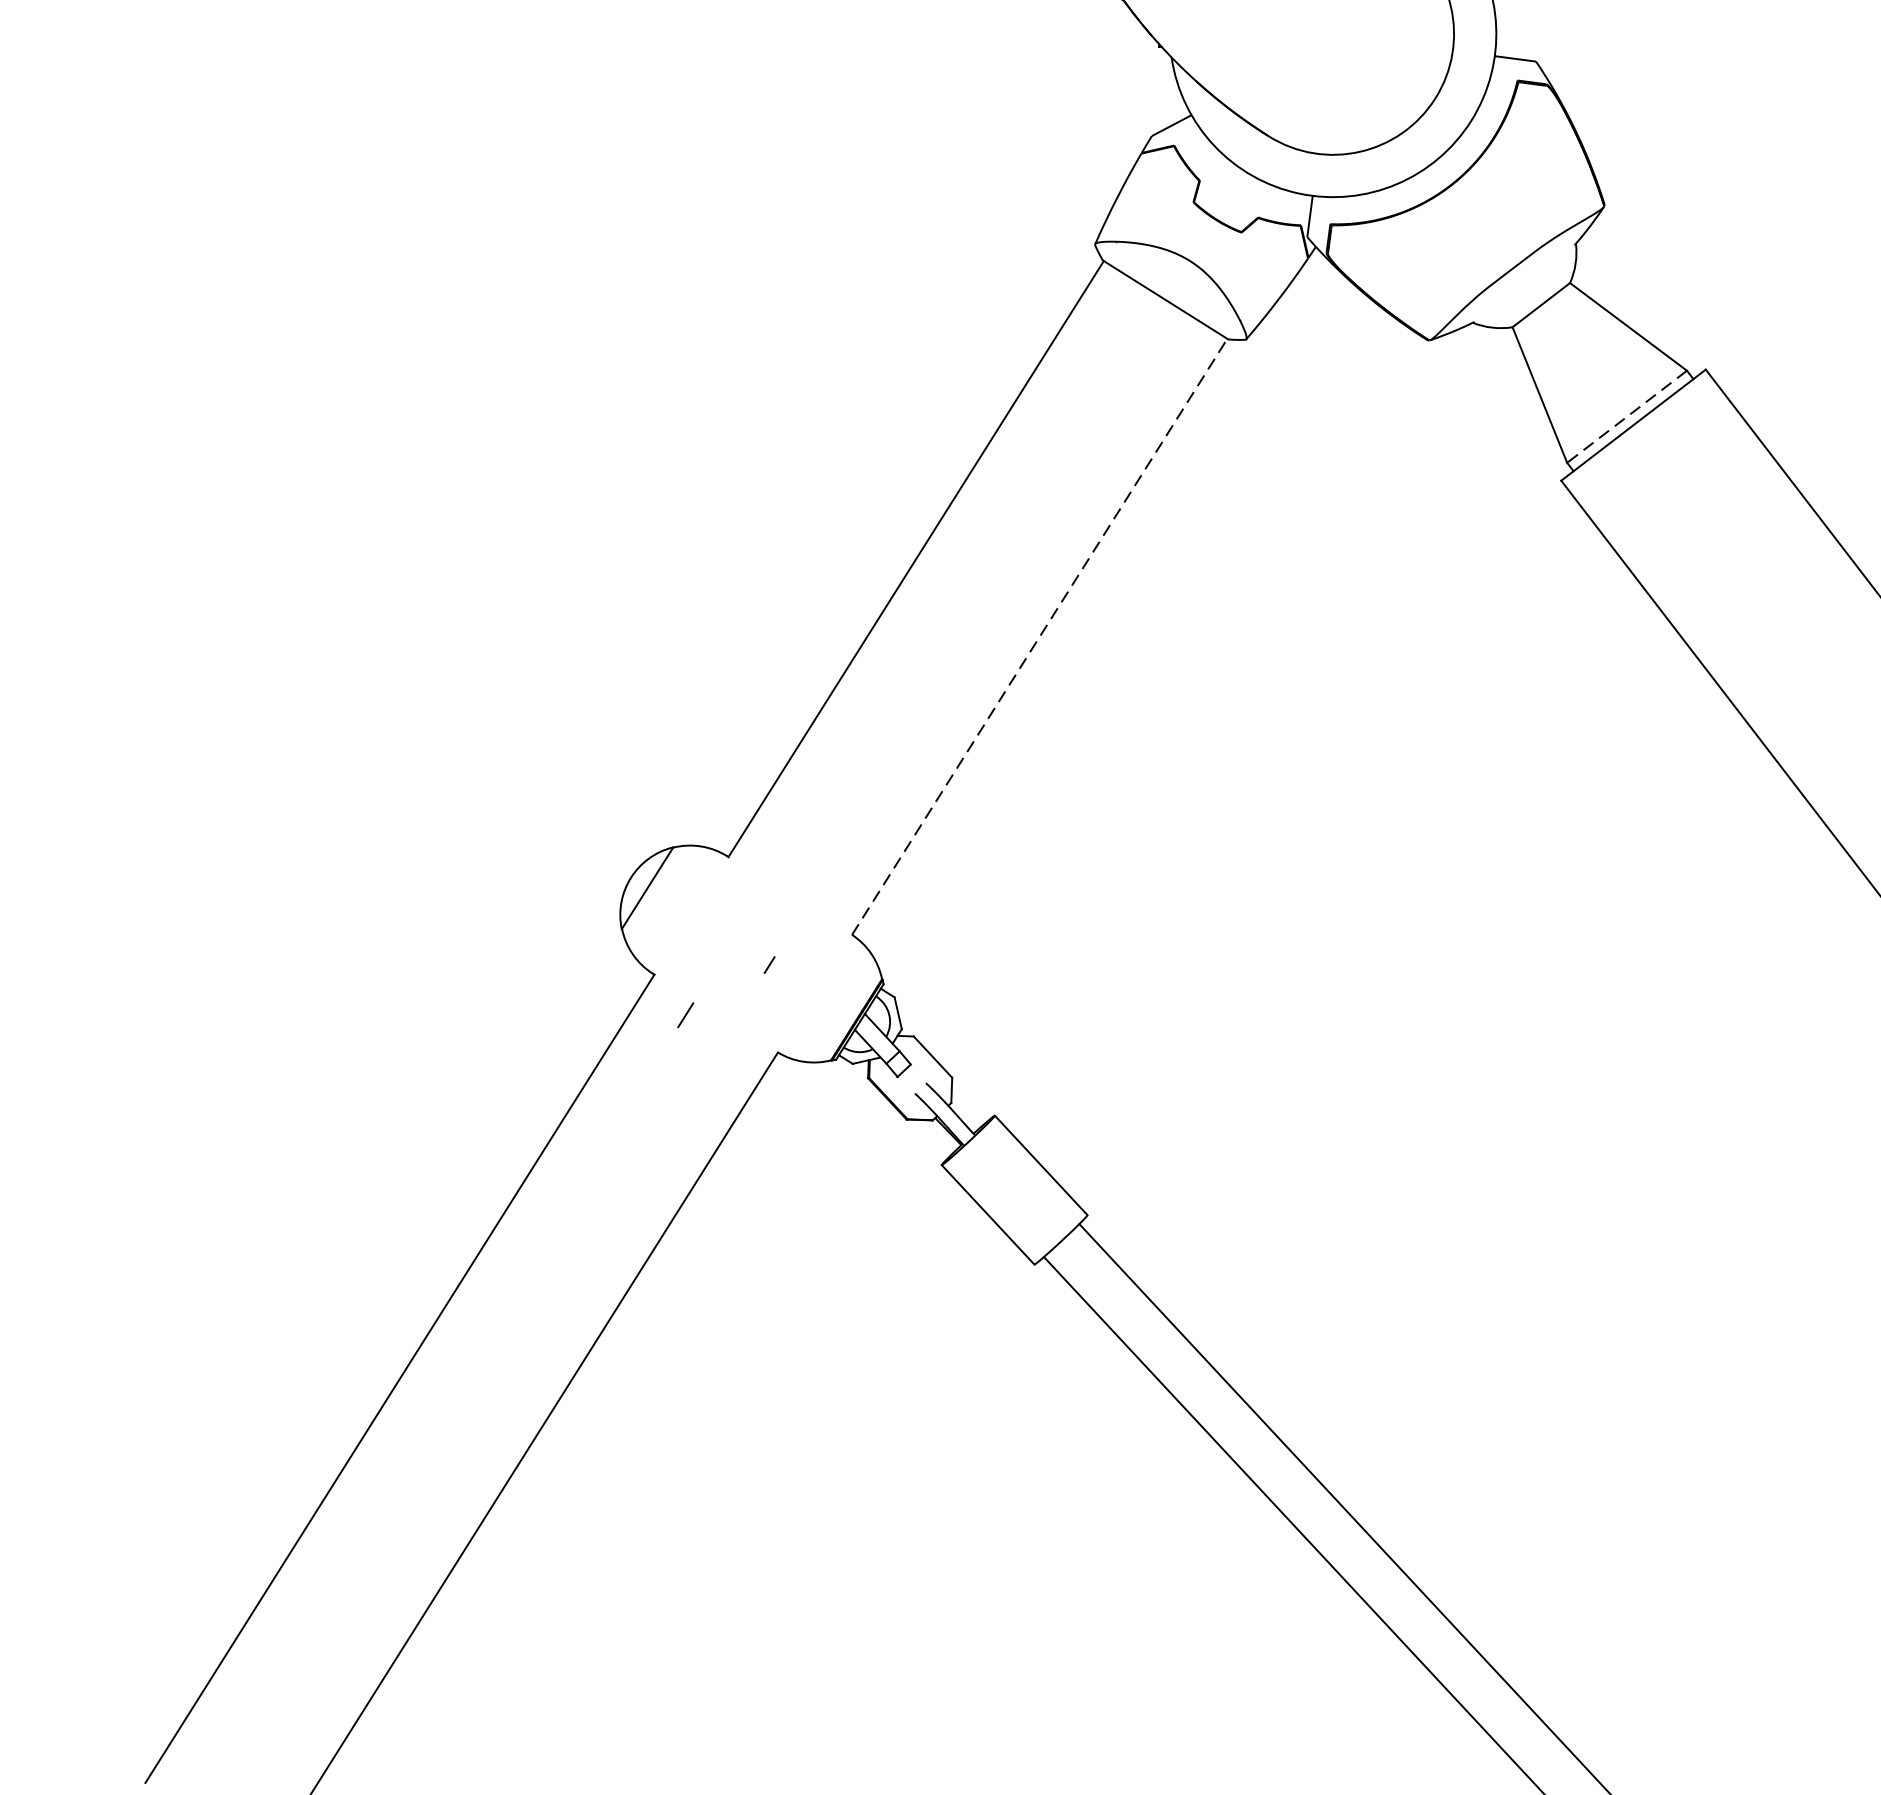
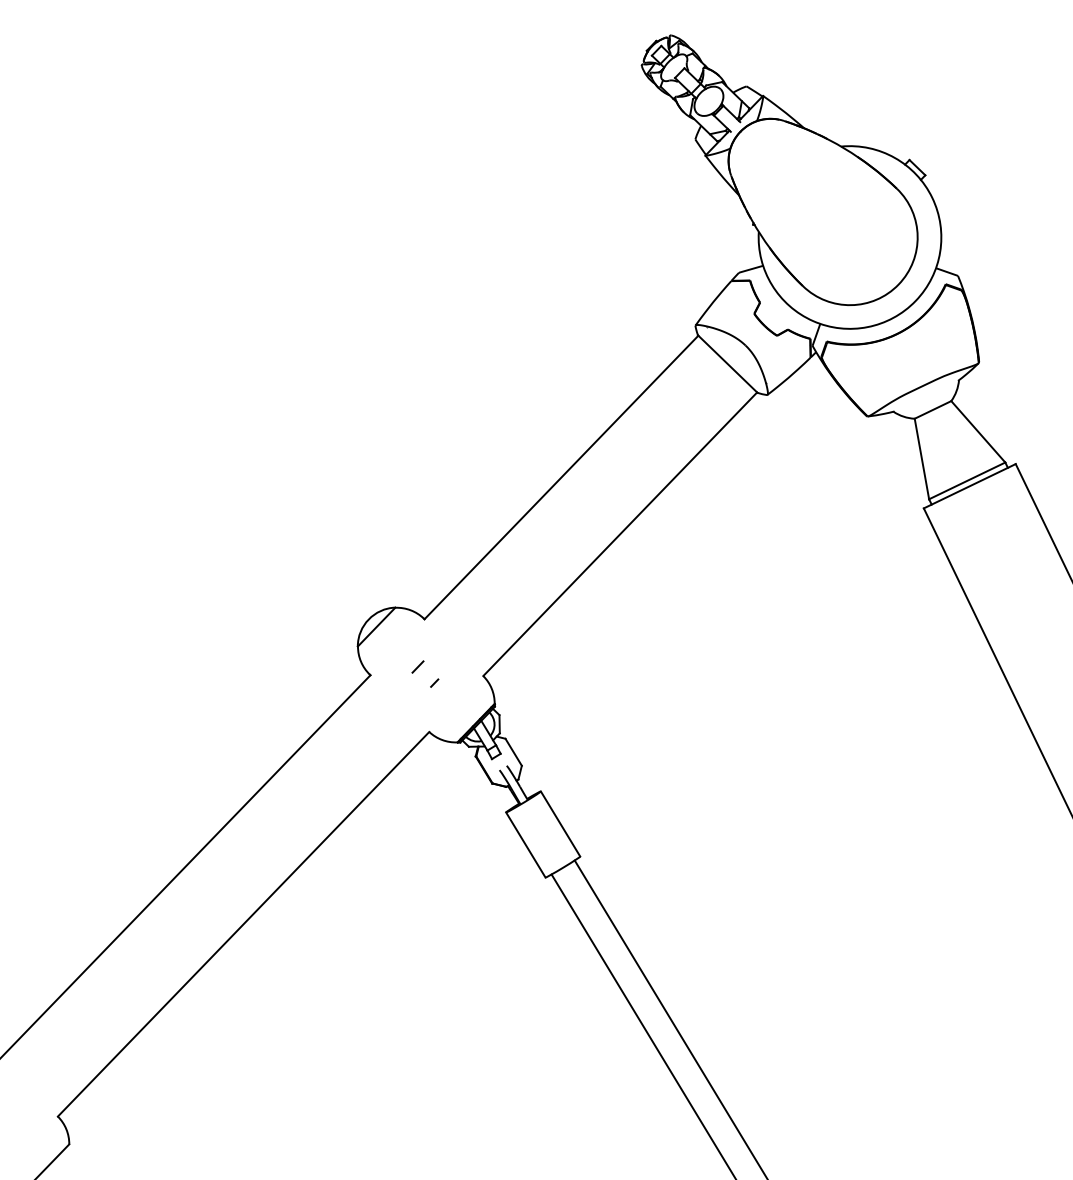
line: (1626, 418) -> (966, 481), dashed -> solid
line: (1039, 635) -> (620, 533), dashed -> solid
line: (684, 1014) -> (417, 666), moved

